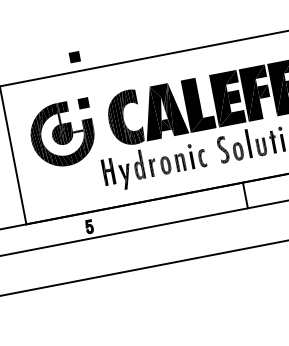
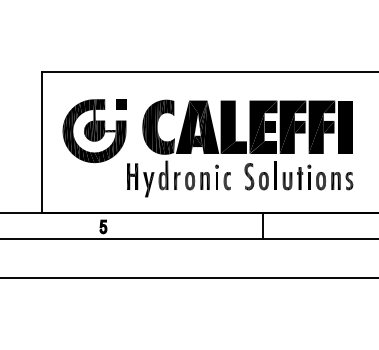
part: (75, 57) -> (121, 57), removed

